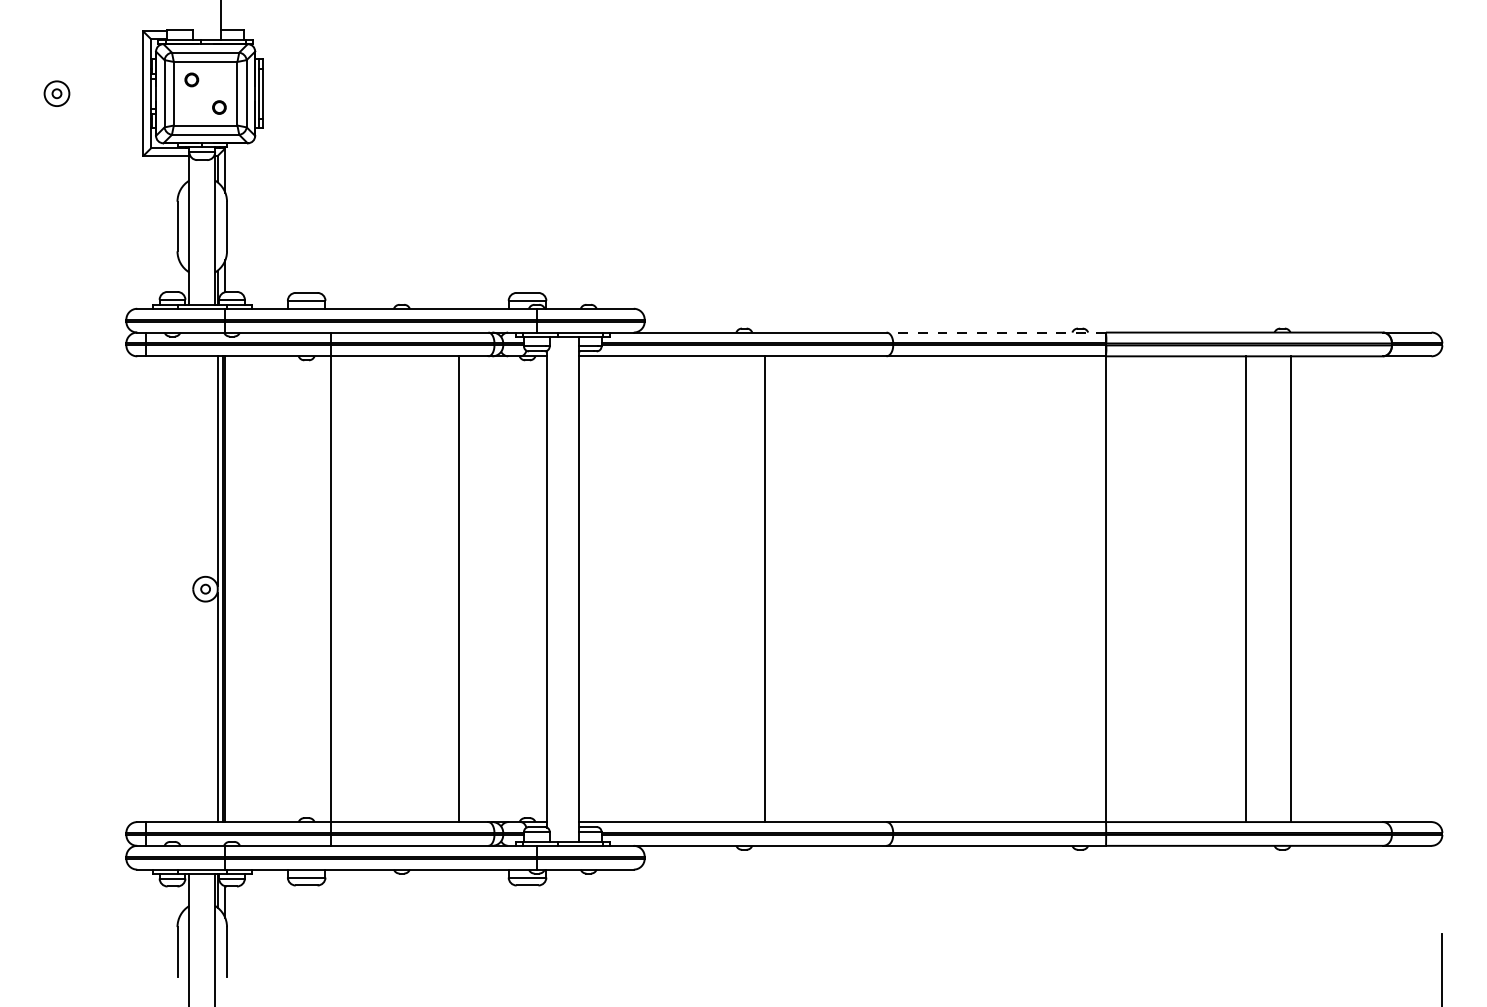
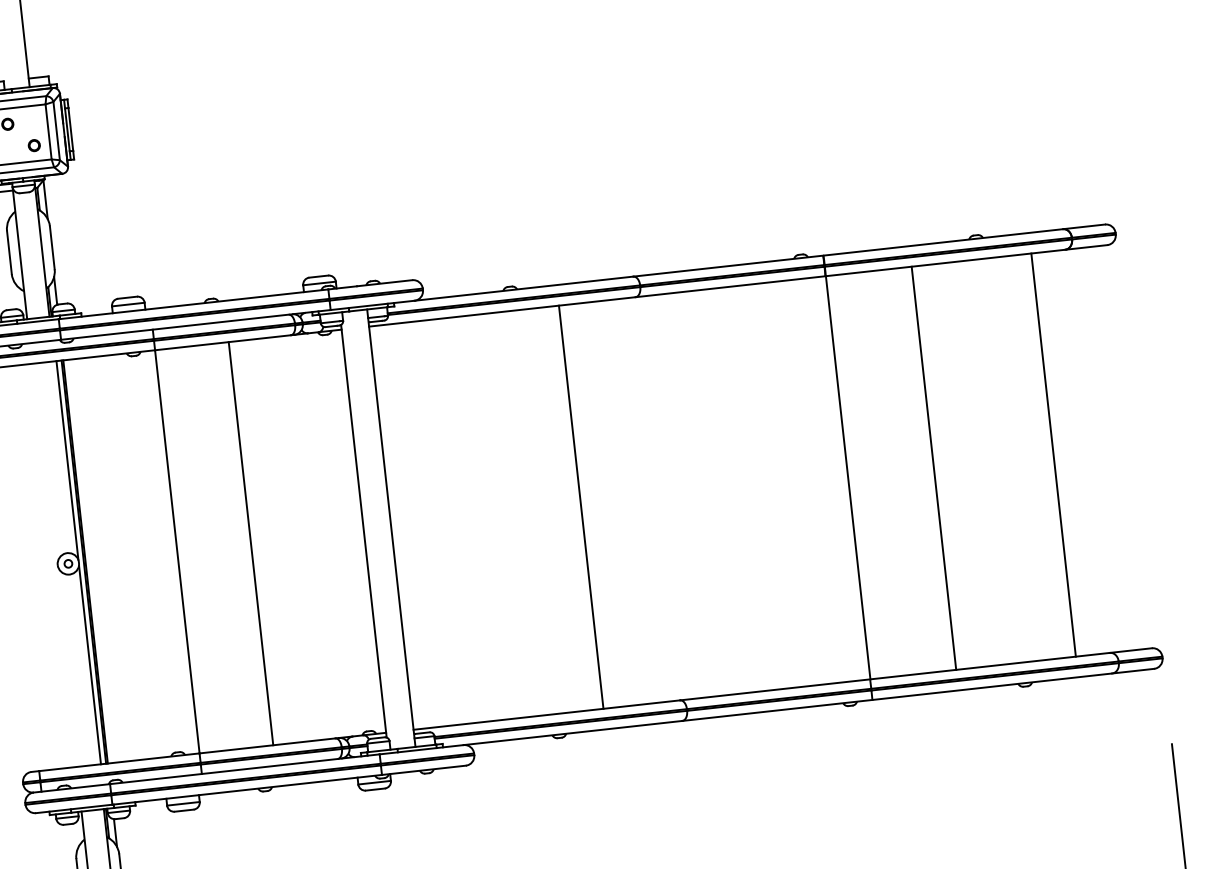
line: (996, 332) -> (728, 266), dashed -> solid
line: (458, 589) -> (251, 543), moved
line: (765, 589) -> (581, 507), moved
line: (1246, 589) -> (933, 468), moved
line: (1290, 589) -> (1053, 455), moved

